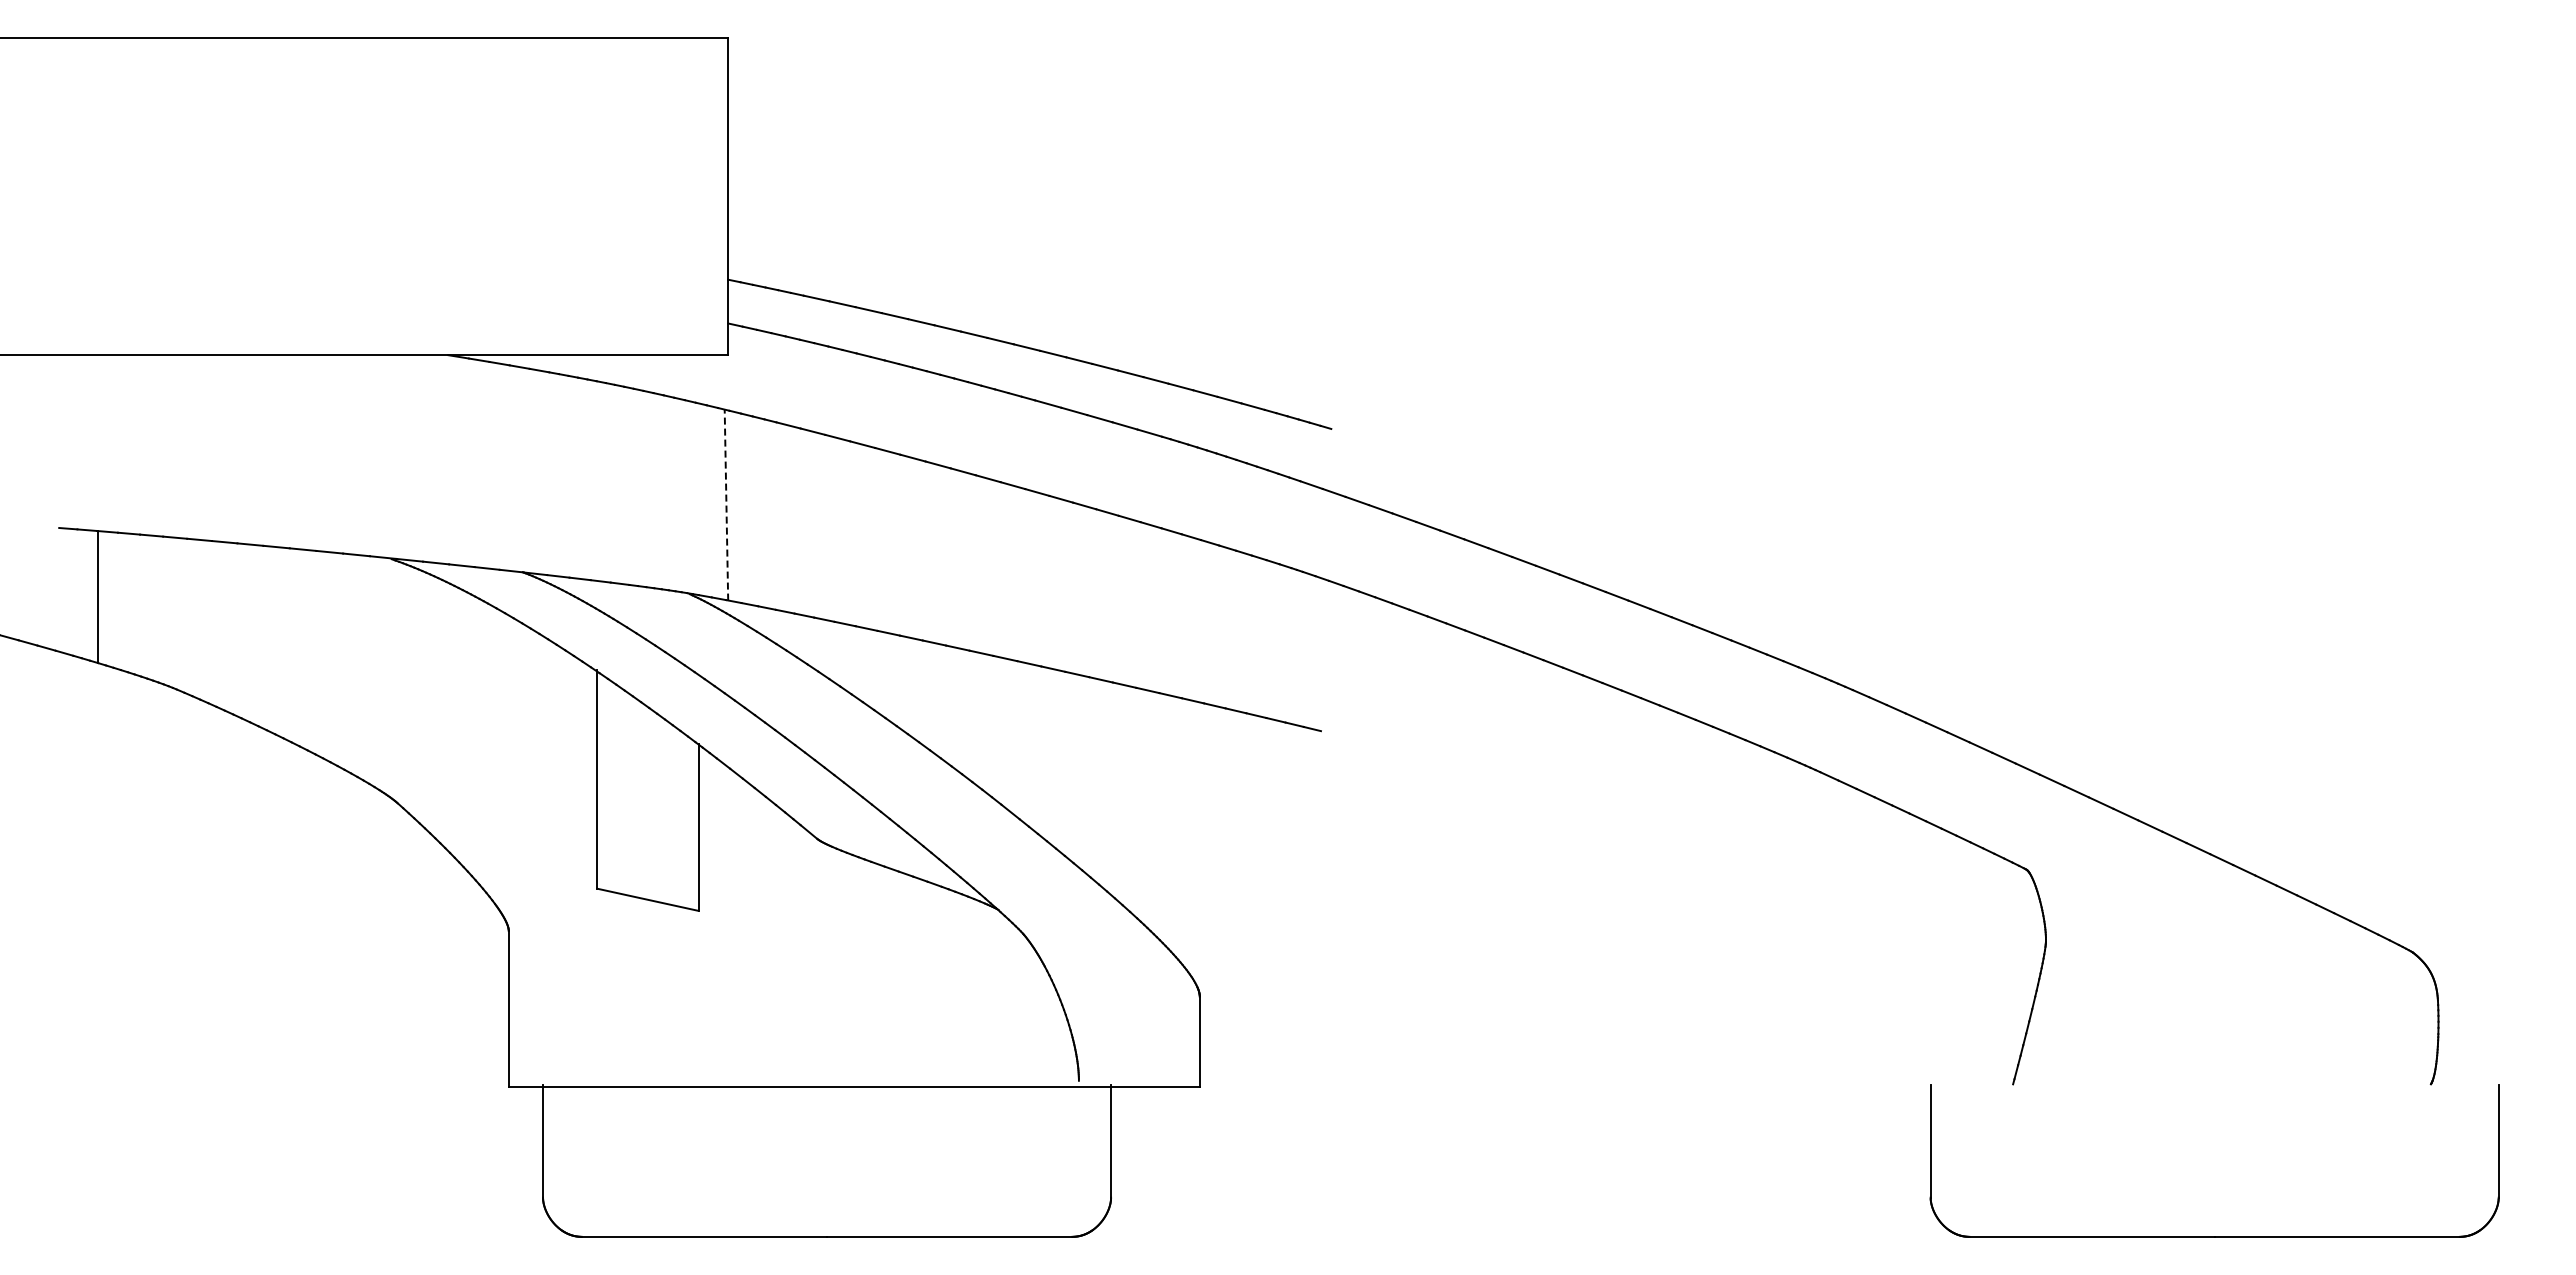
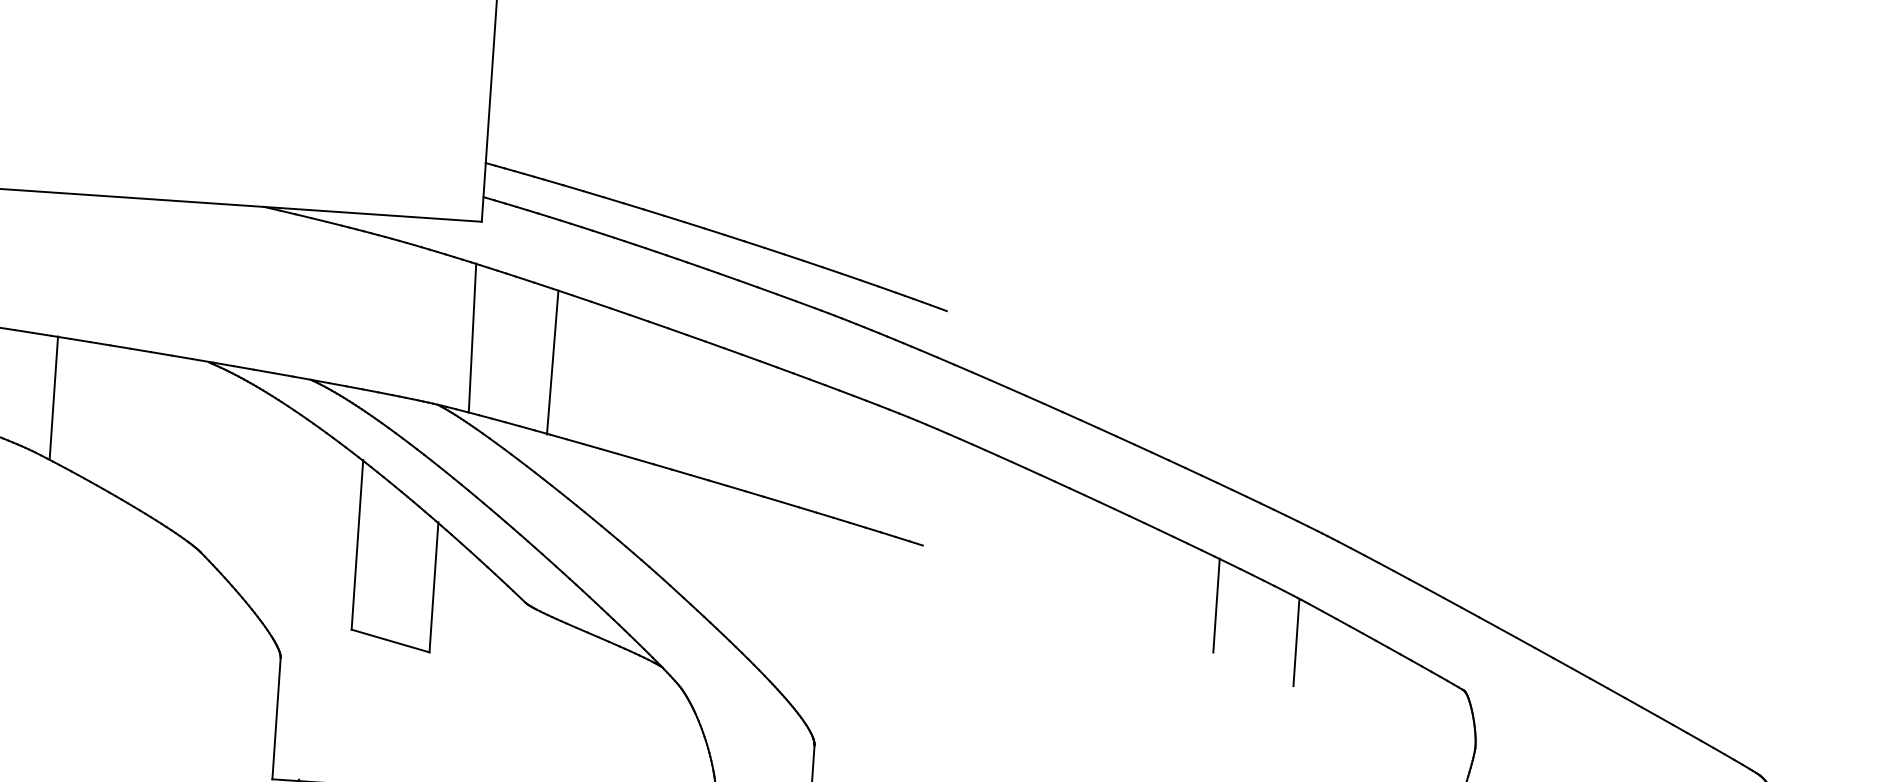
line: (726, 504) -> (472, 337), dashed -> solid
line: (831, 528) -> (552, 362), added
line: (195, 617) -> (53, 397), added
line: (1702, 782) -> (1216, 605), added
line: (1807, 822) -> (1296, 642), added

